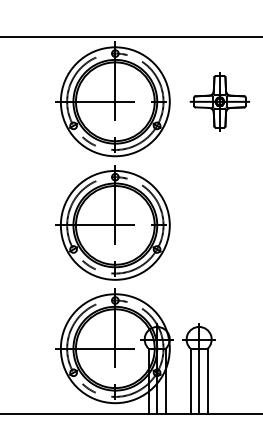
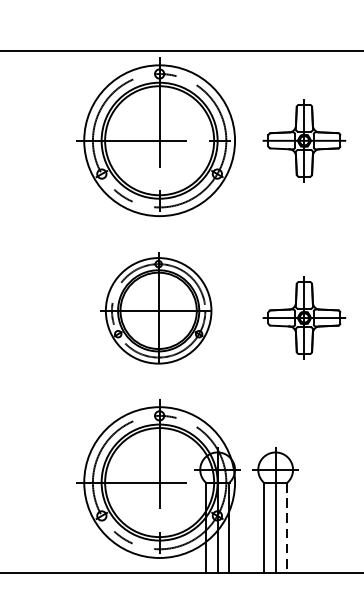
part: (112, 222) -> (155, 307), size x0.7
part: (219, 229) -> (303, 317), added
line: (207, 381) -> (287, 527), solid -> dashed

